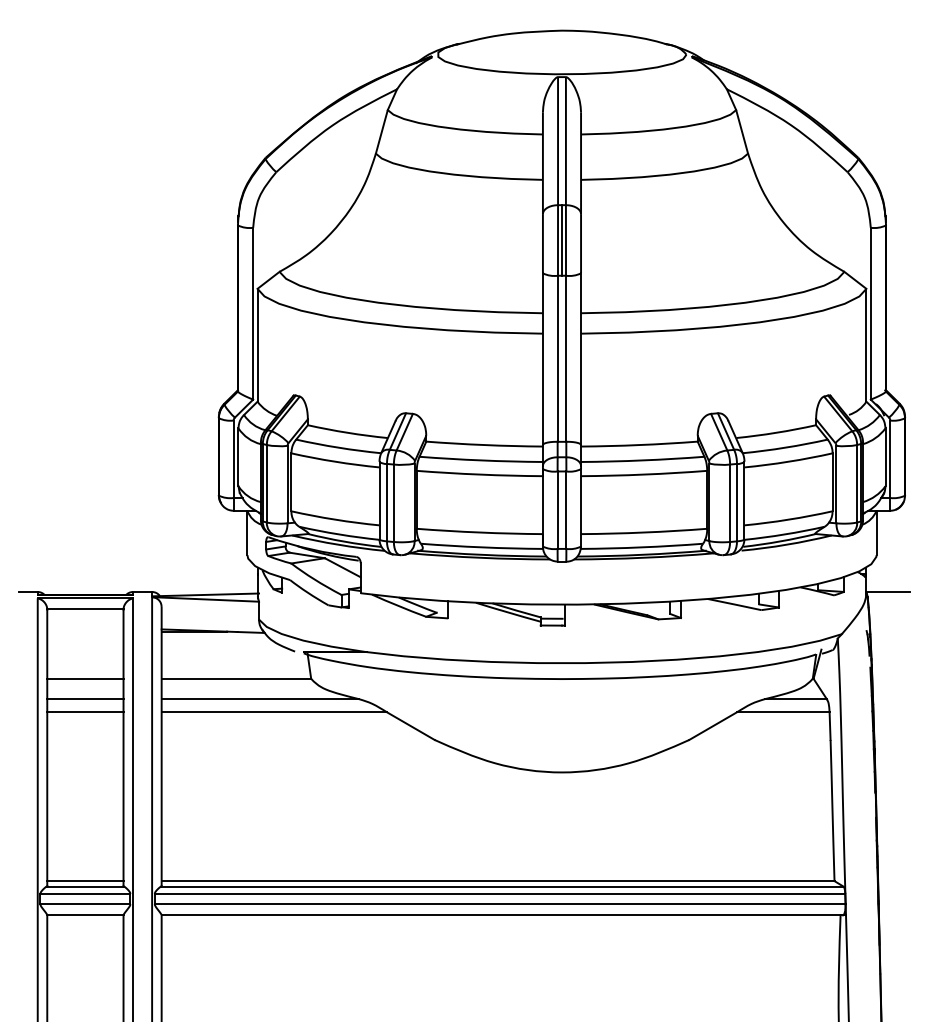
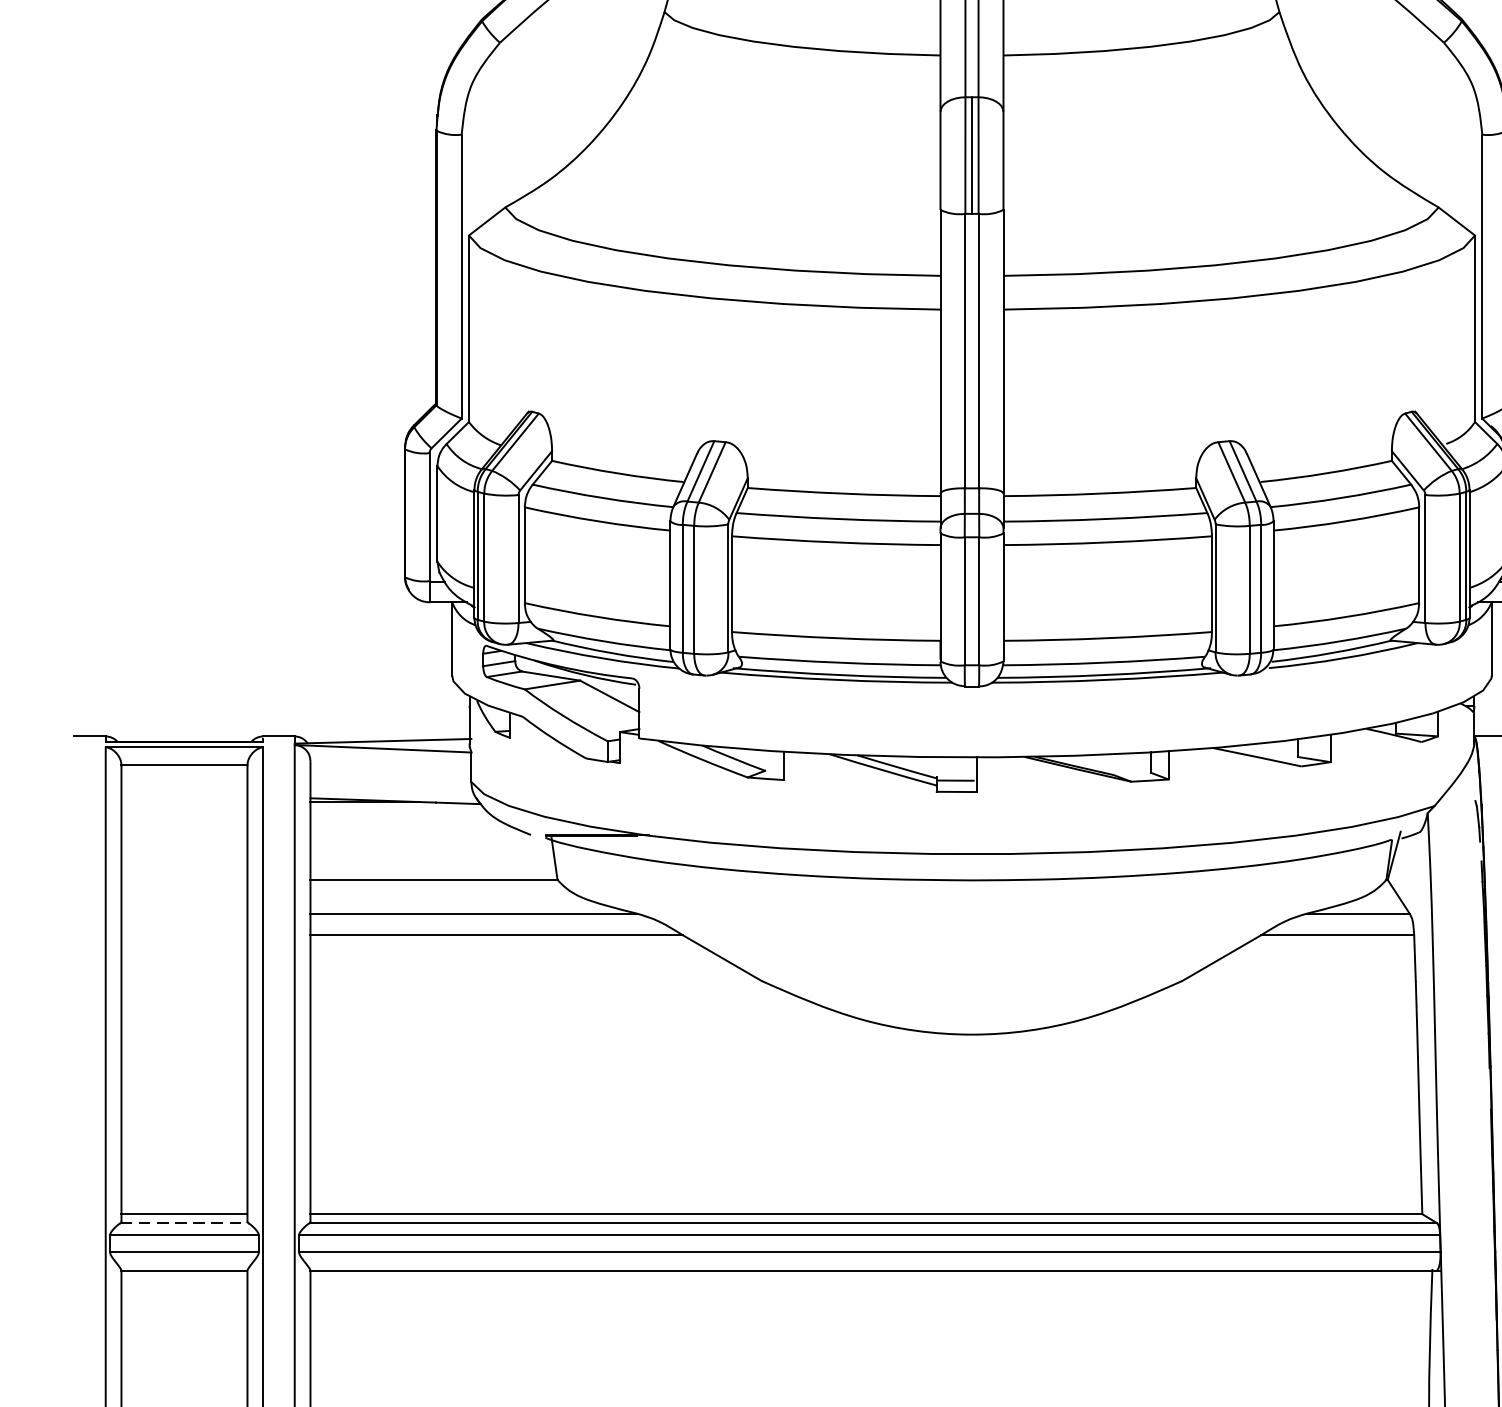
line: (85, 678) -> (184, 879), removed
line: (85, 699) -> (184, 914), removed
line: (85, 712) -> (184, 935), removed
line: (85, 886) -> (184, 1223), solid -> dashed

